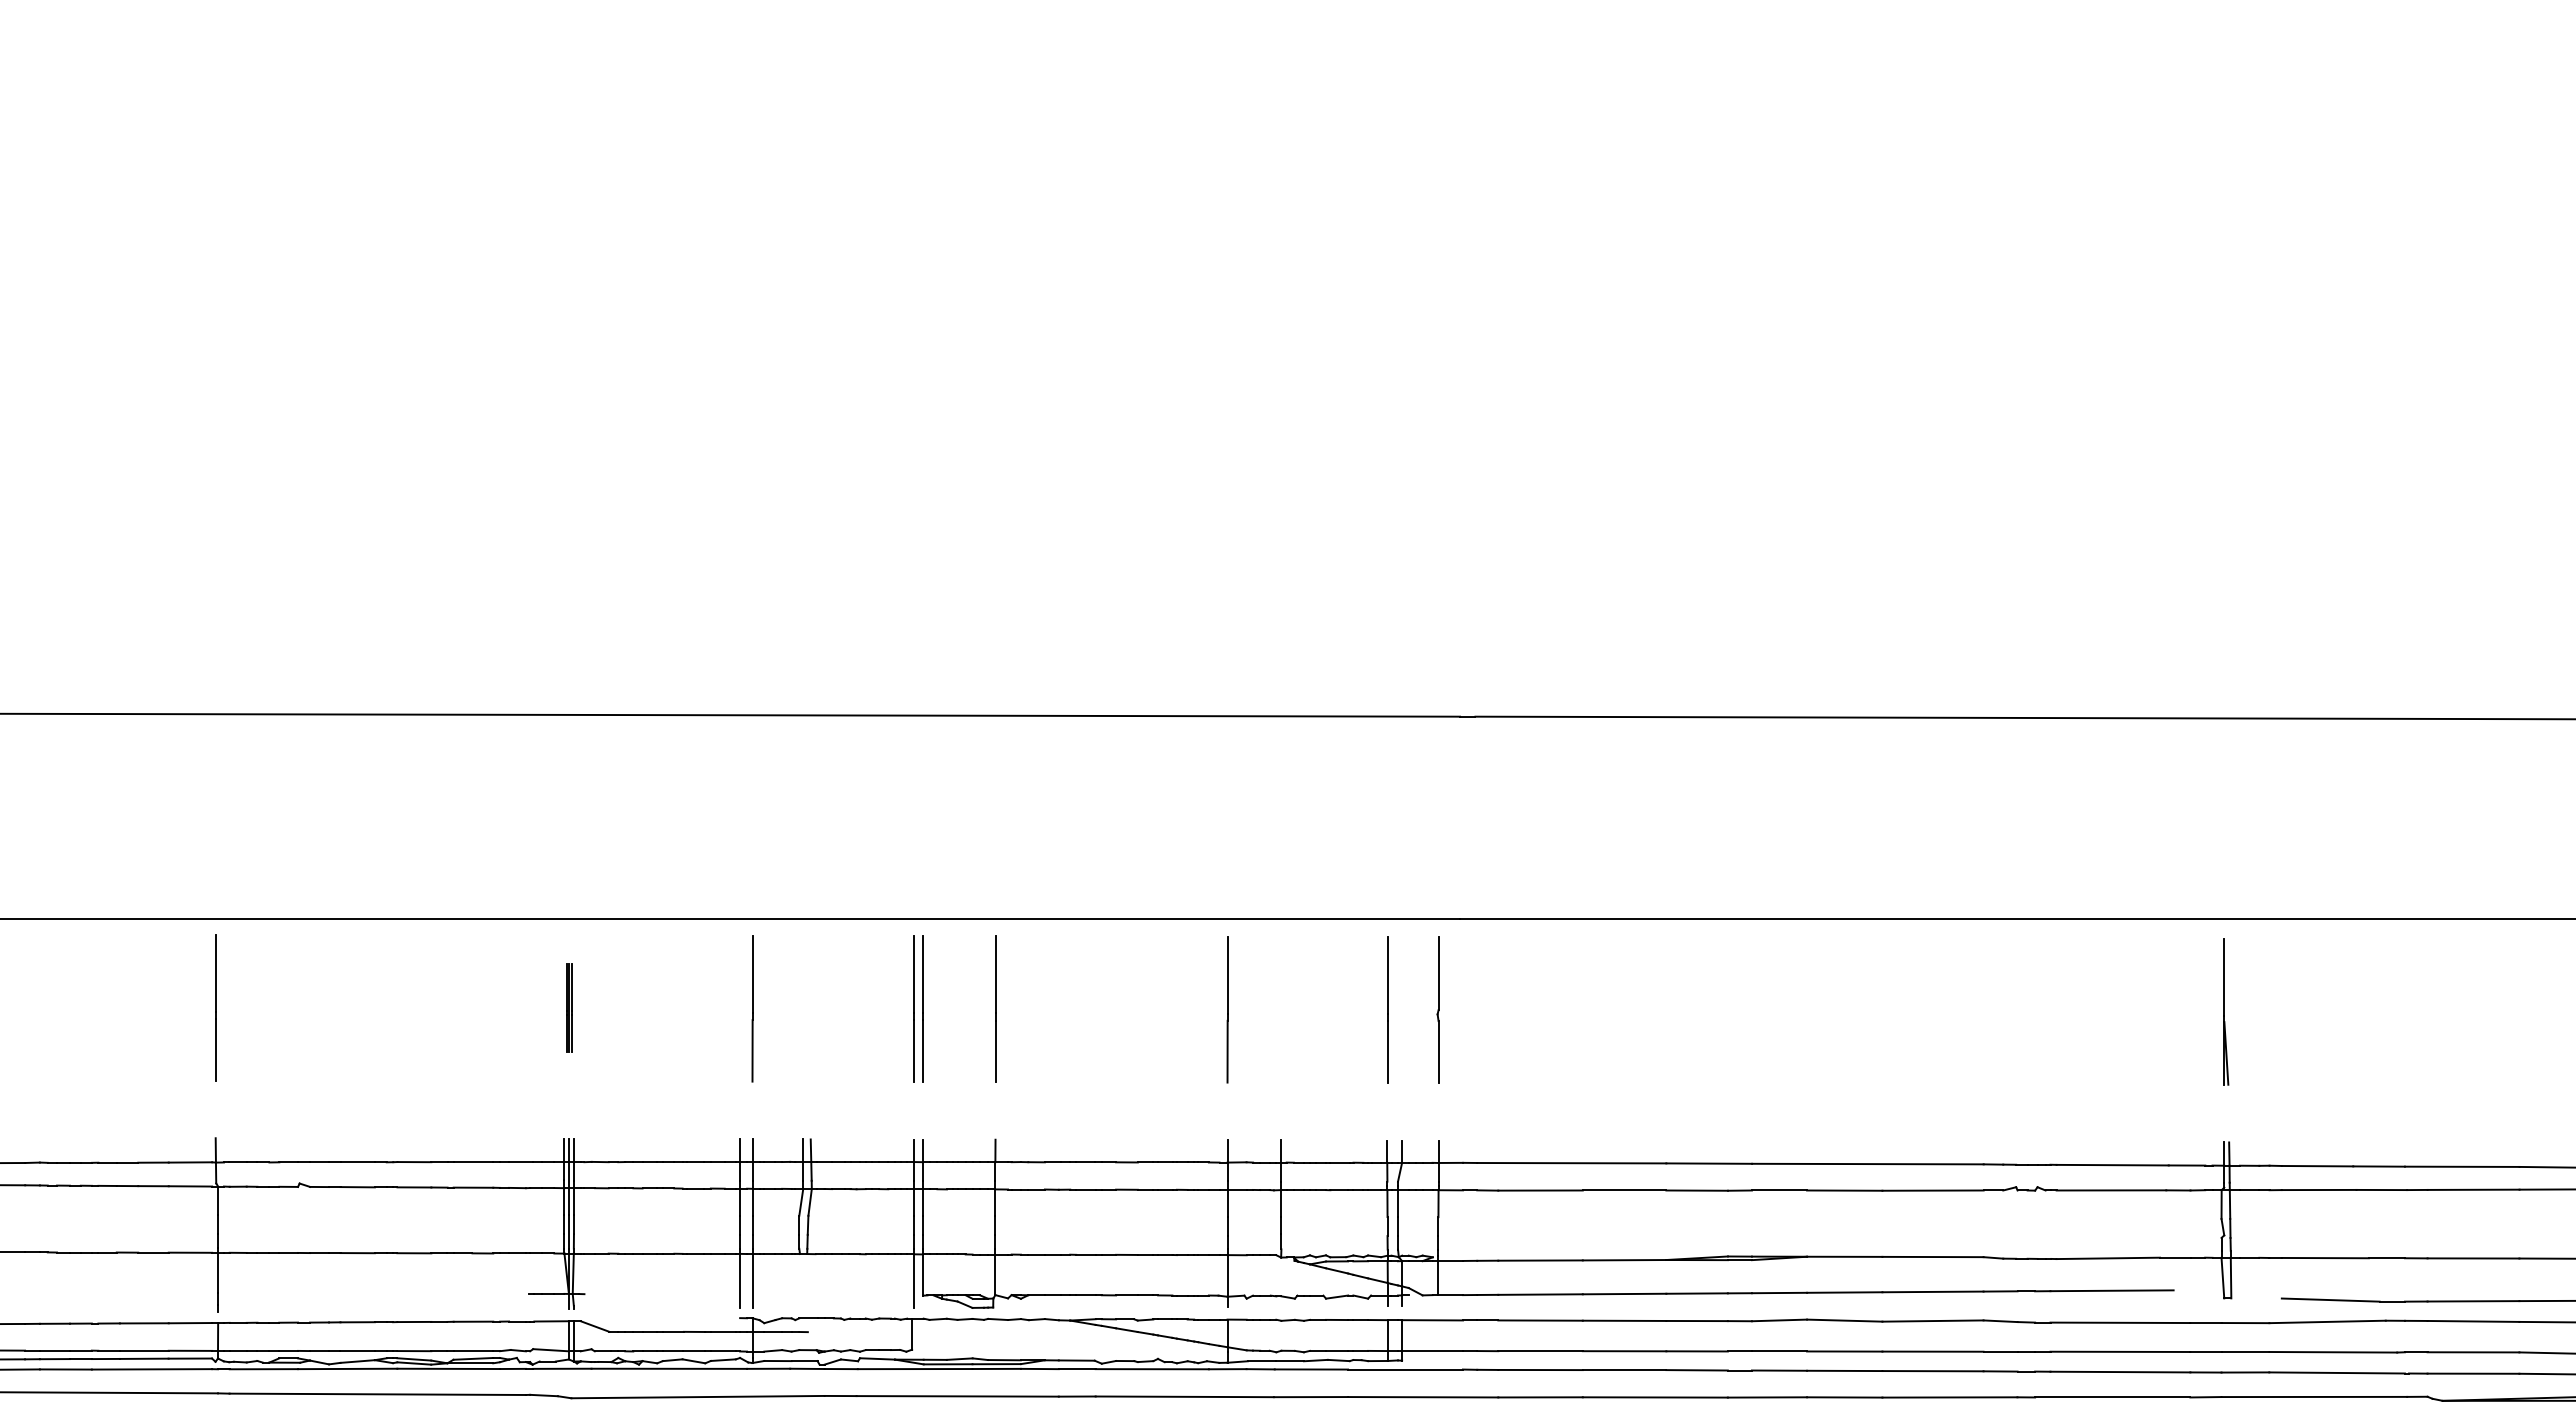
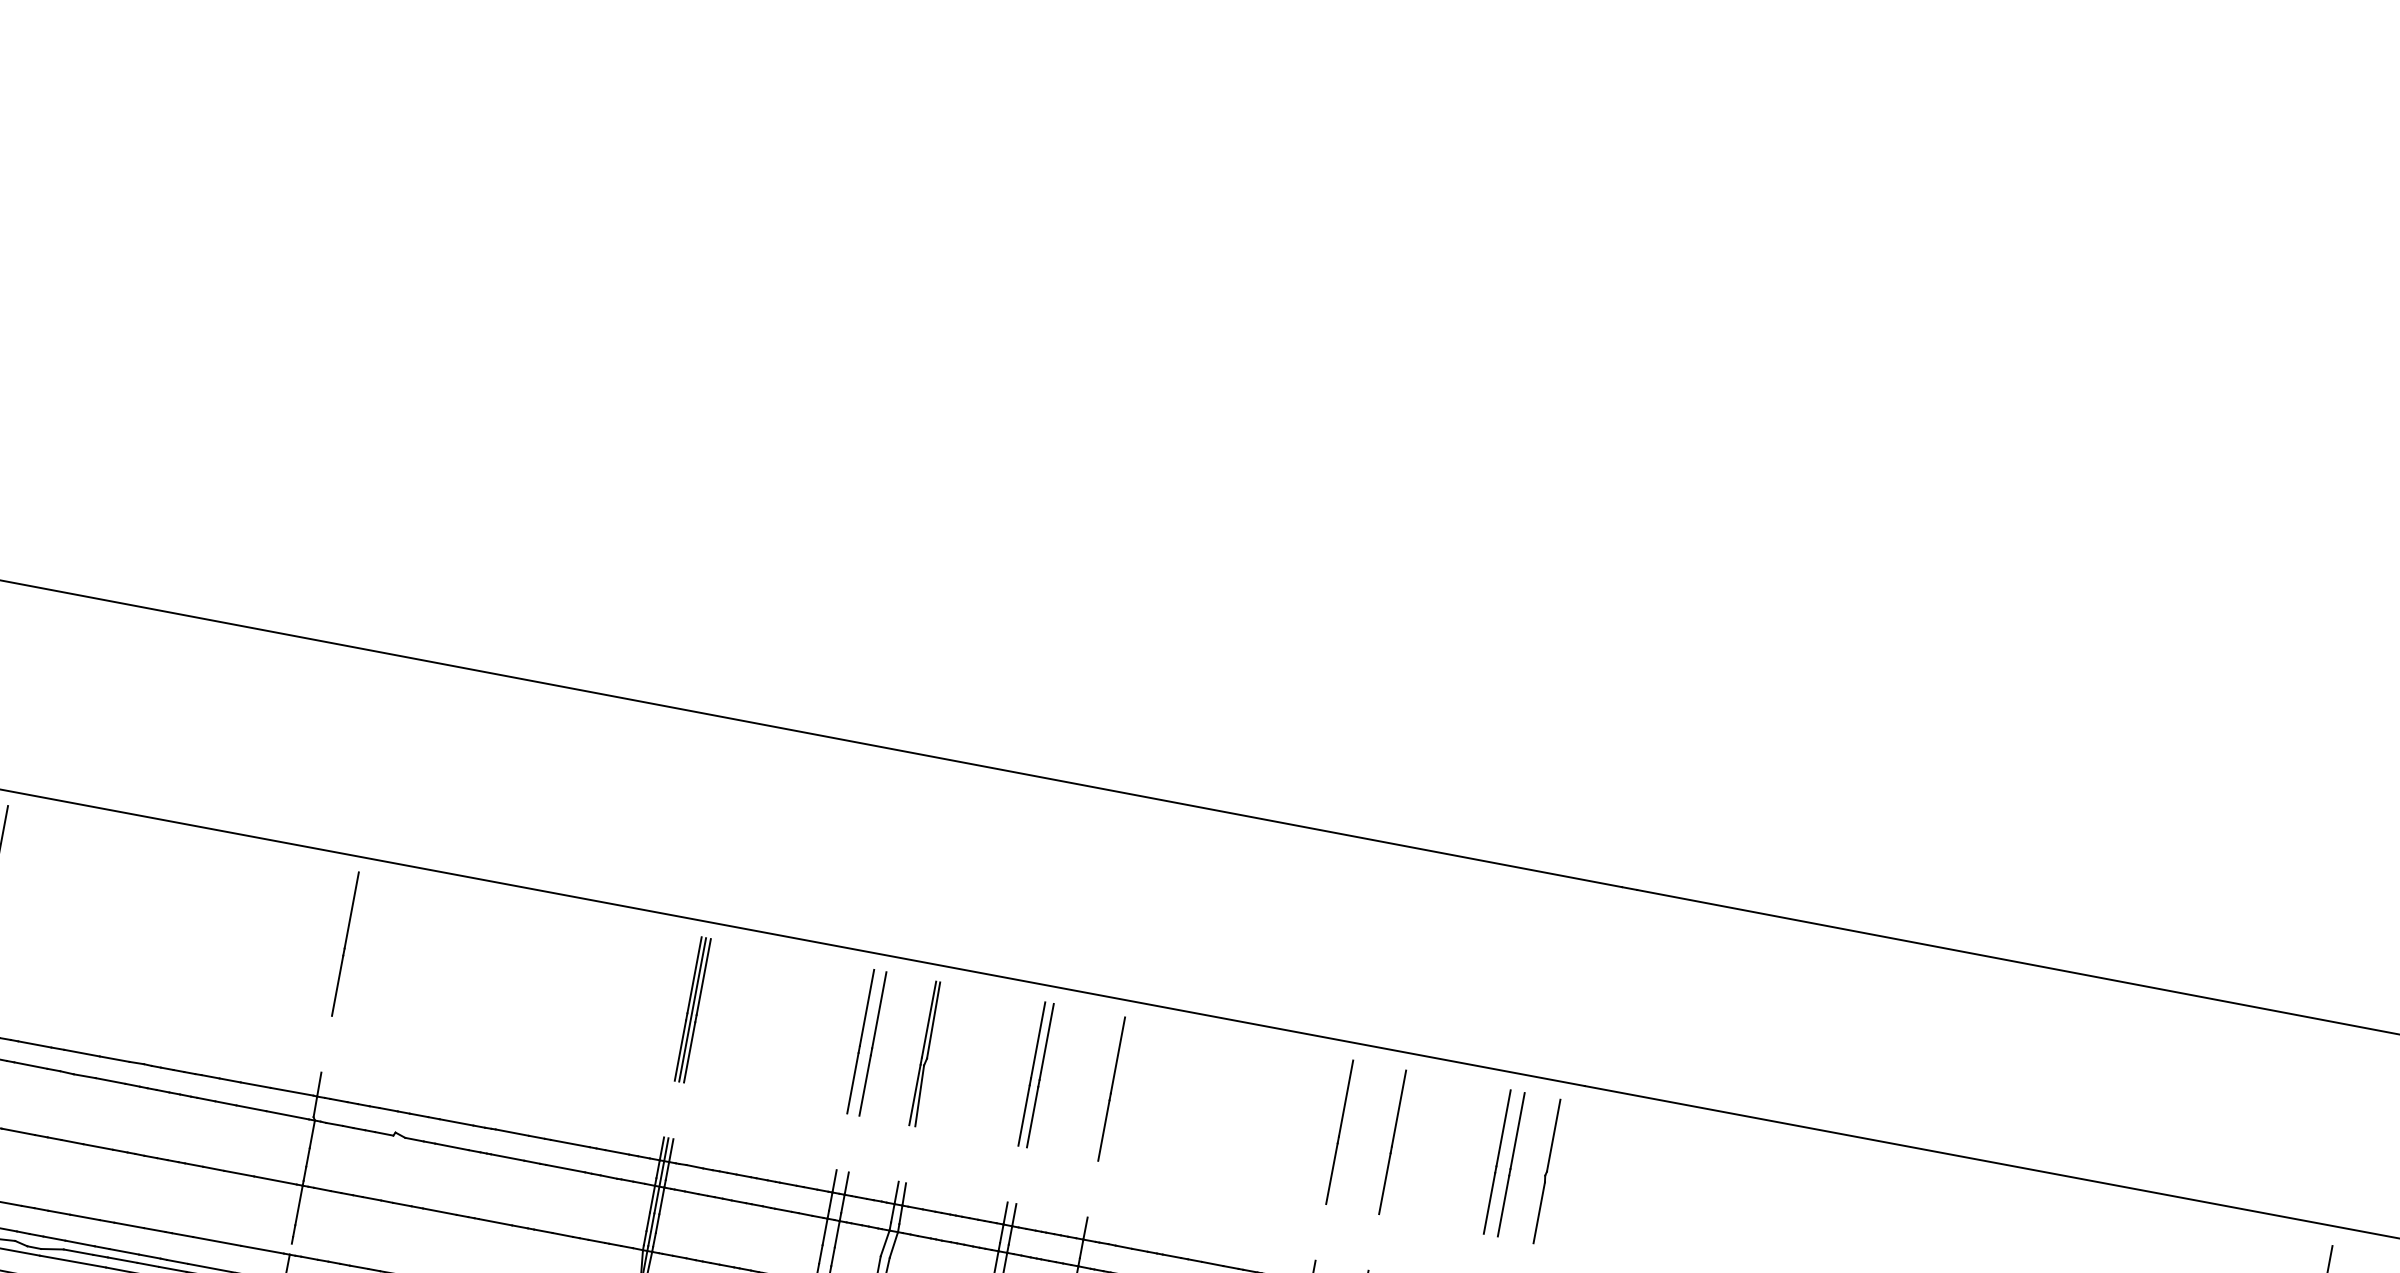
part: (569, 1007) -> (693, 1009), size x1.67
line: (739, 1008) -> (860, 1041), added
part: (806, 1008) -> (925, 1053), added
line: (1281, 1009) -> (1392, 1142), added
line: (1401, 1009) -> (1510, 1164), added

